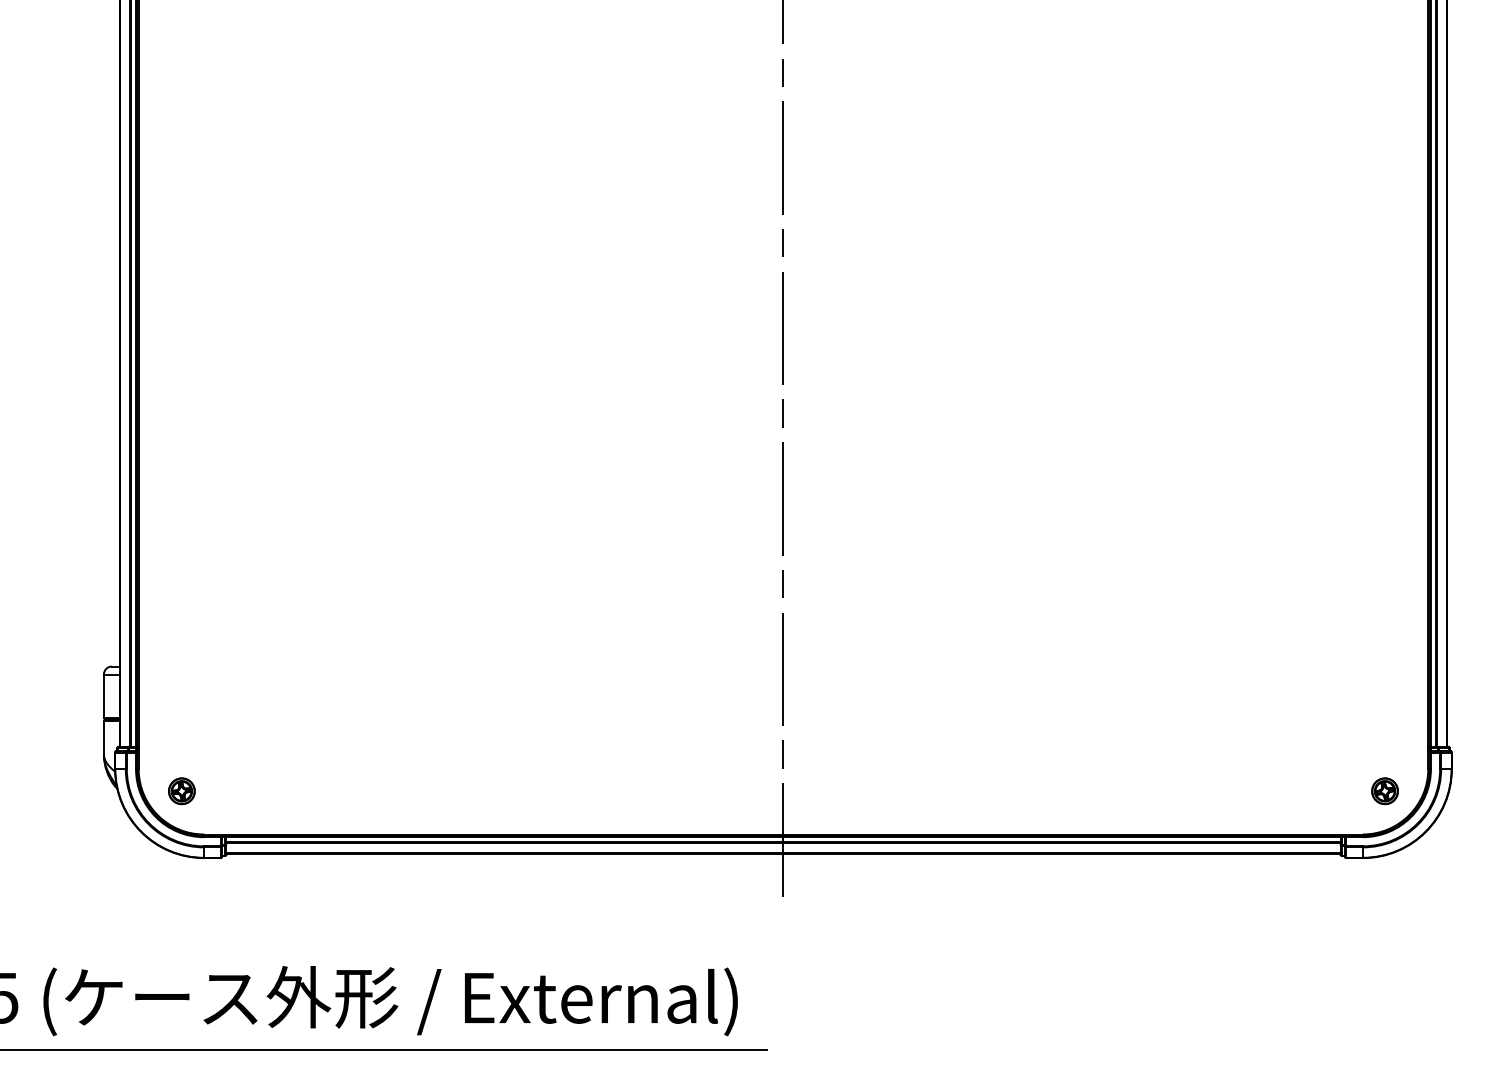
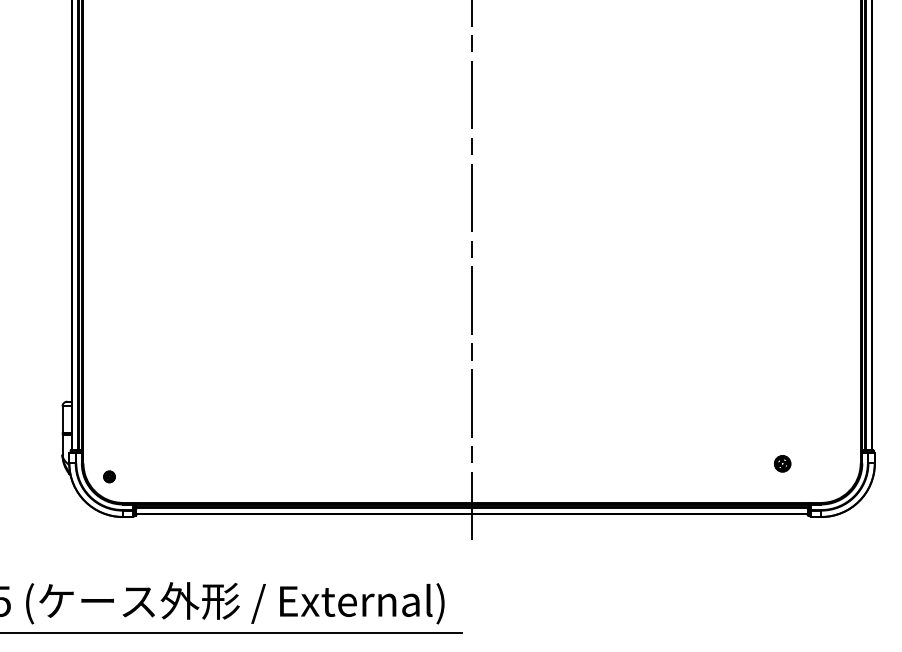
part: (181, 790) -> (109, 476), size x0.7
part: (1384, 790) -> (782, 463), moved

